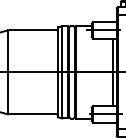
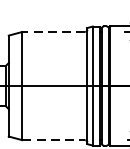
line: (31, 30) -> (52, 32), solid -> dashed
line: (32, 114) -> (54, 140), solid -> dashed

